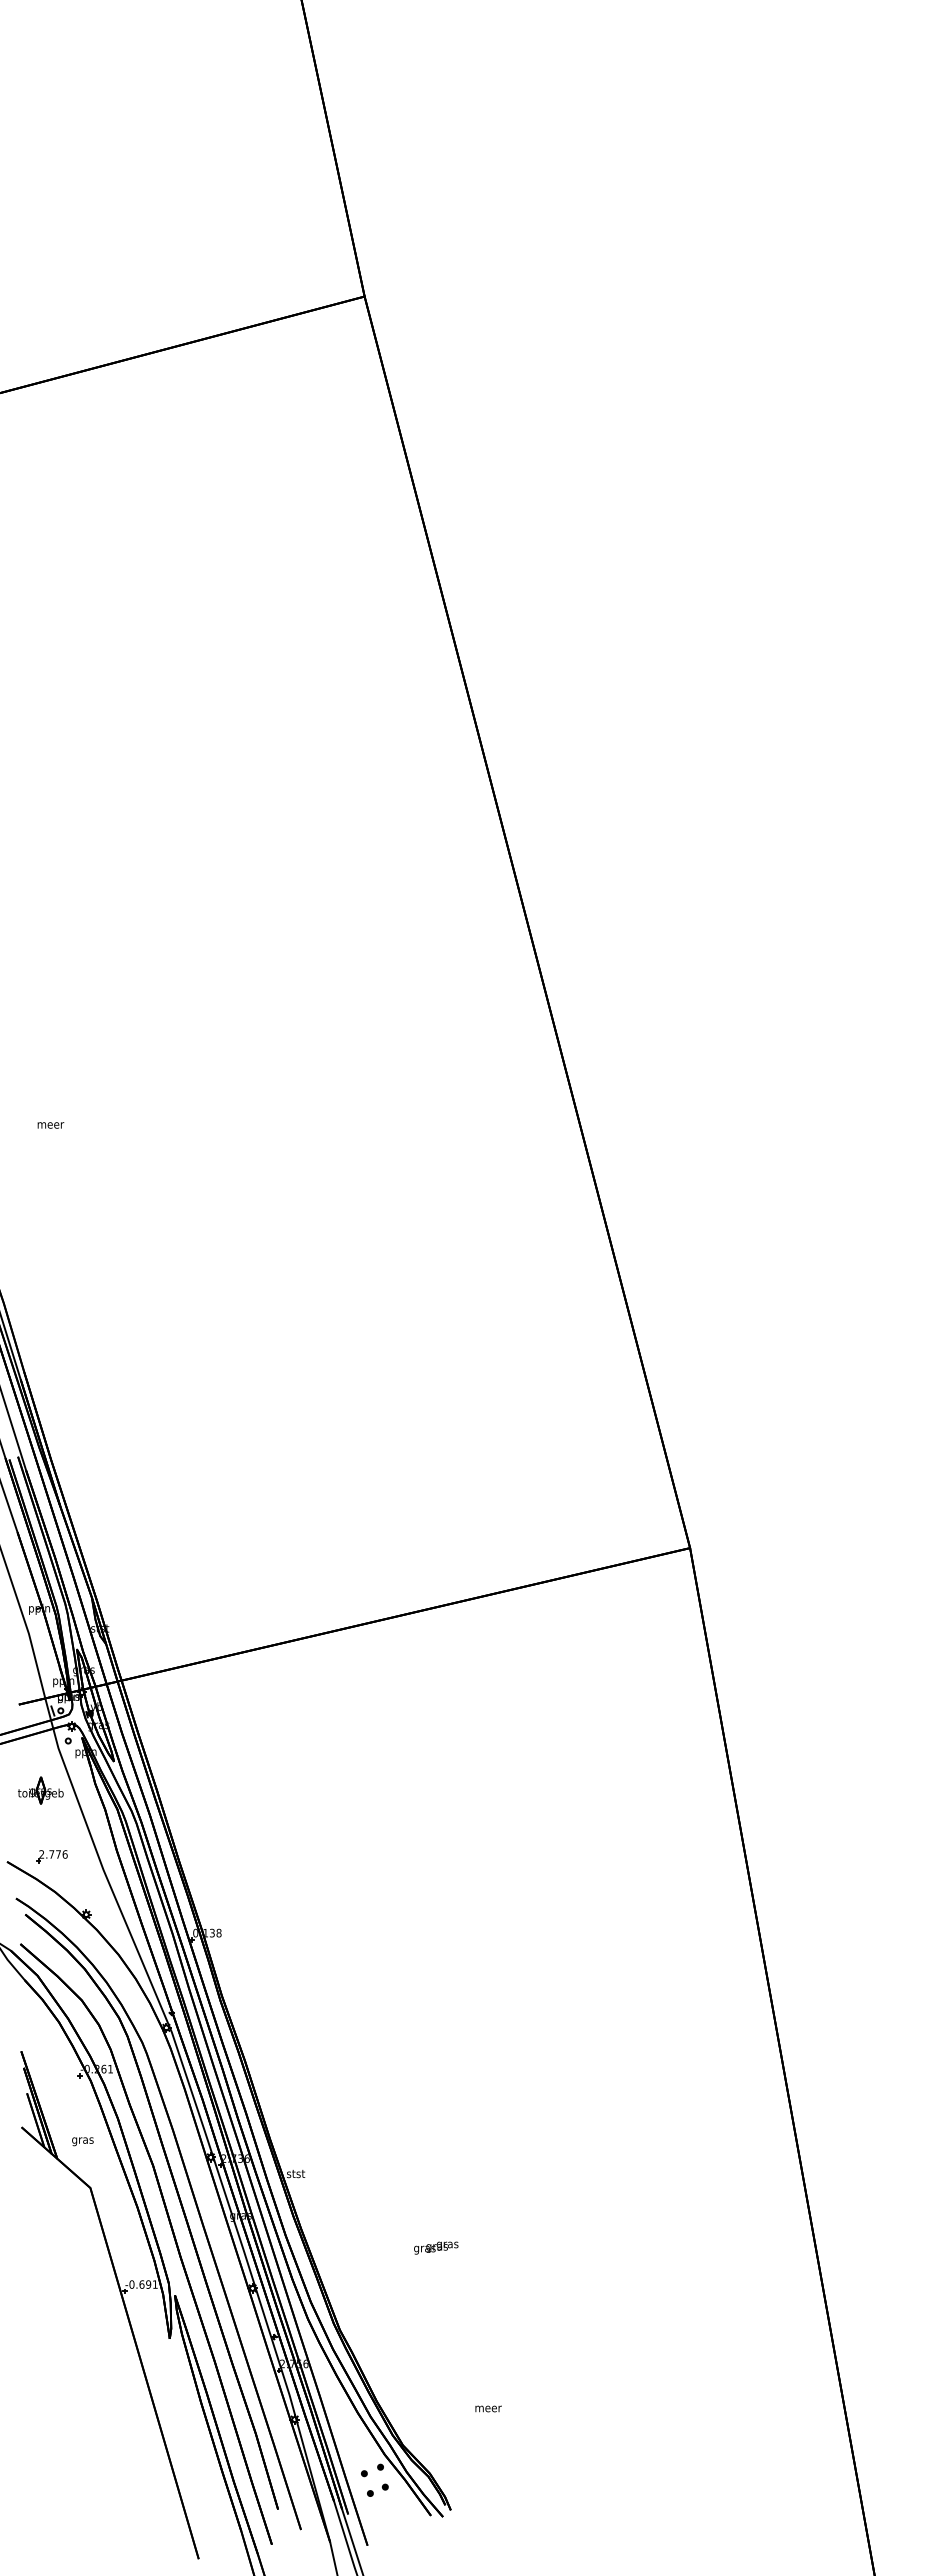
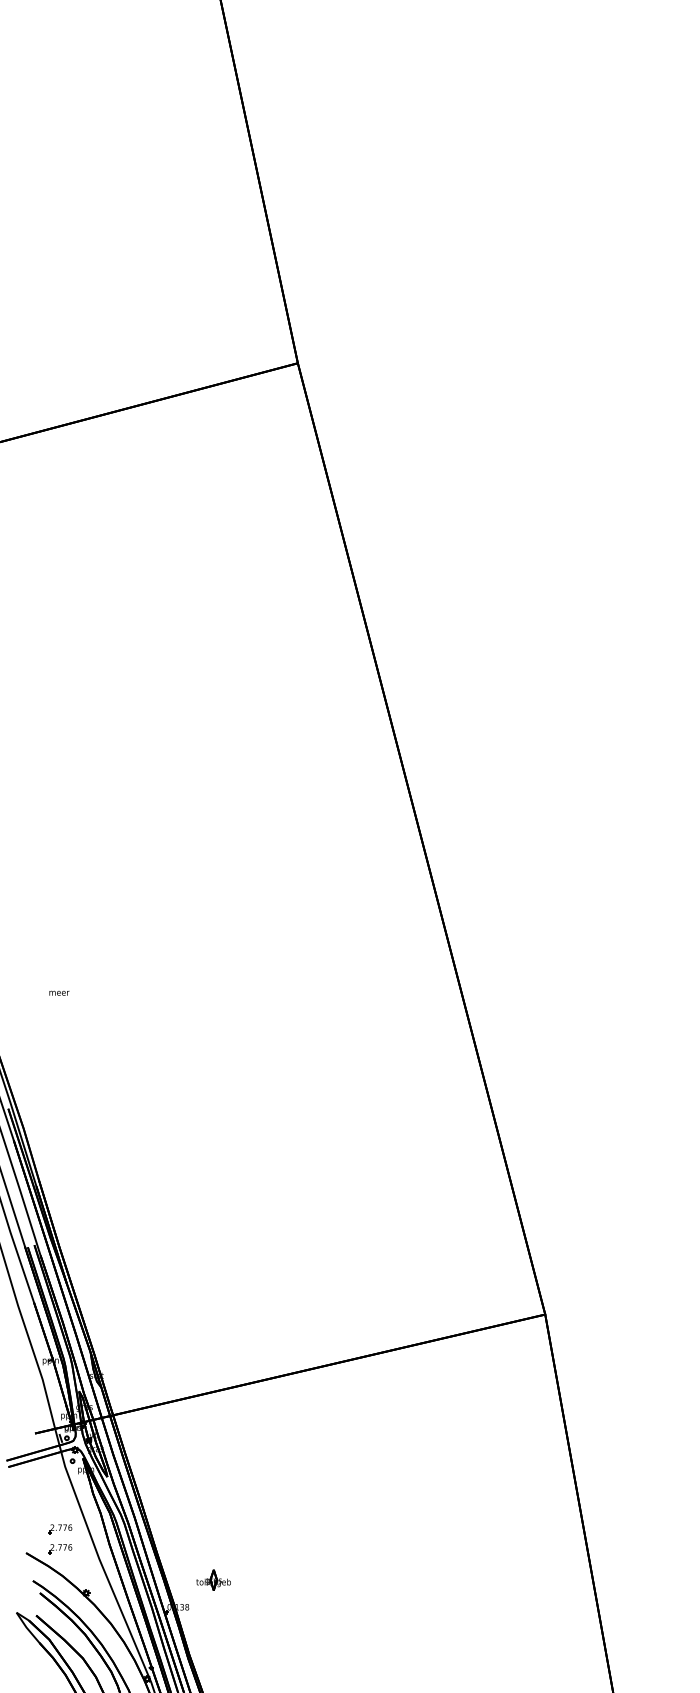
part: (40, 1790) -> (213, 1580), moved
part: (51, 1830) -> (59, 1529), added

